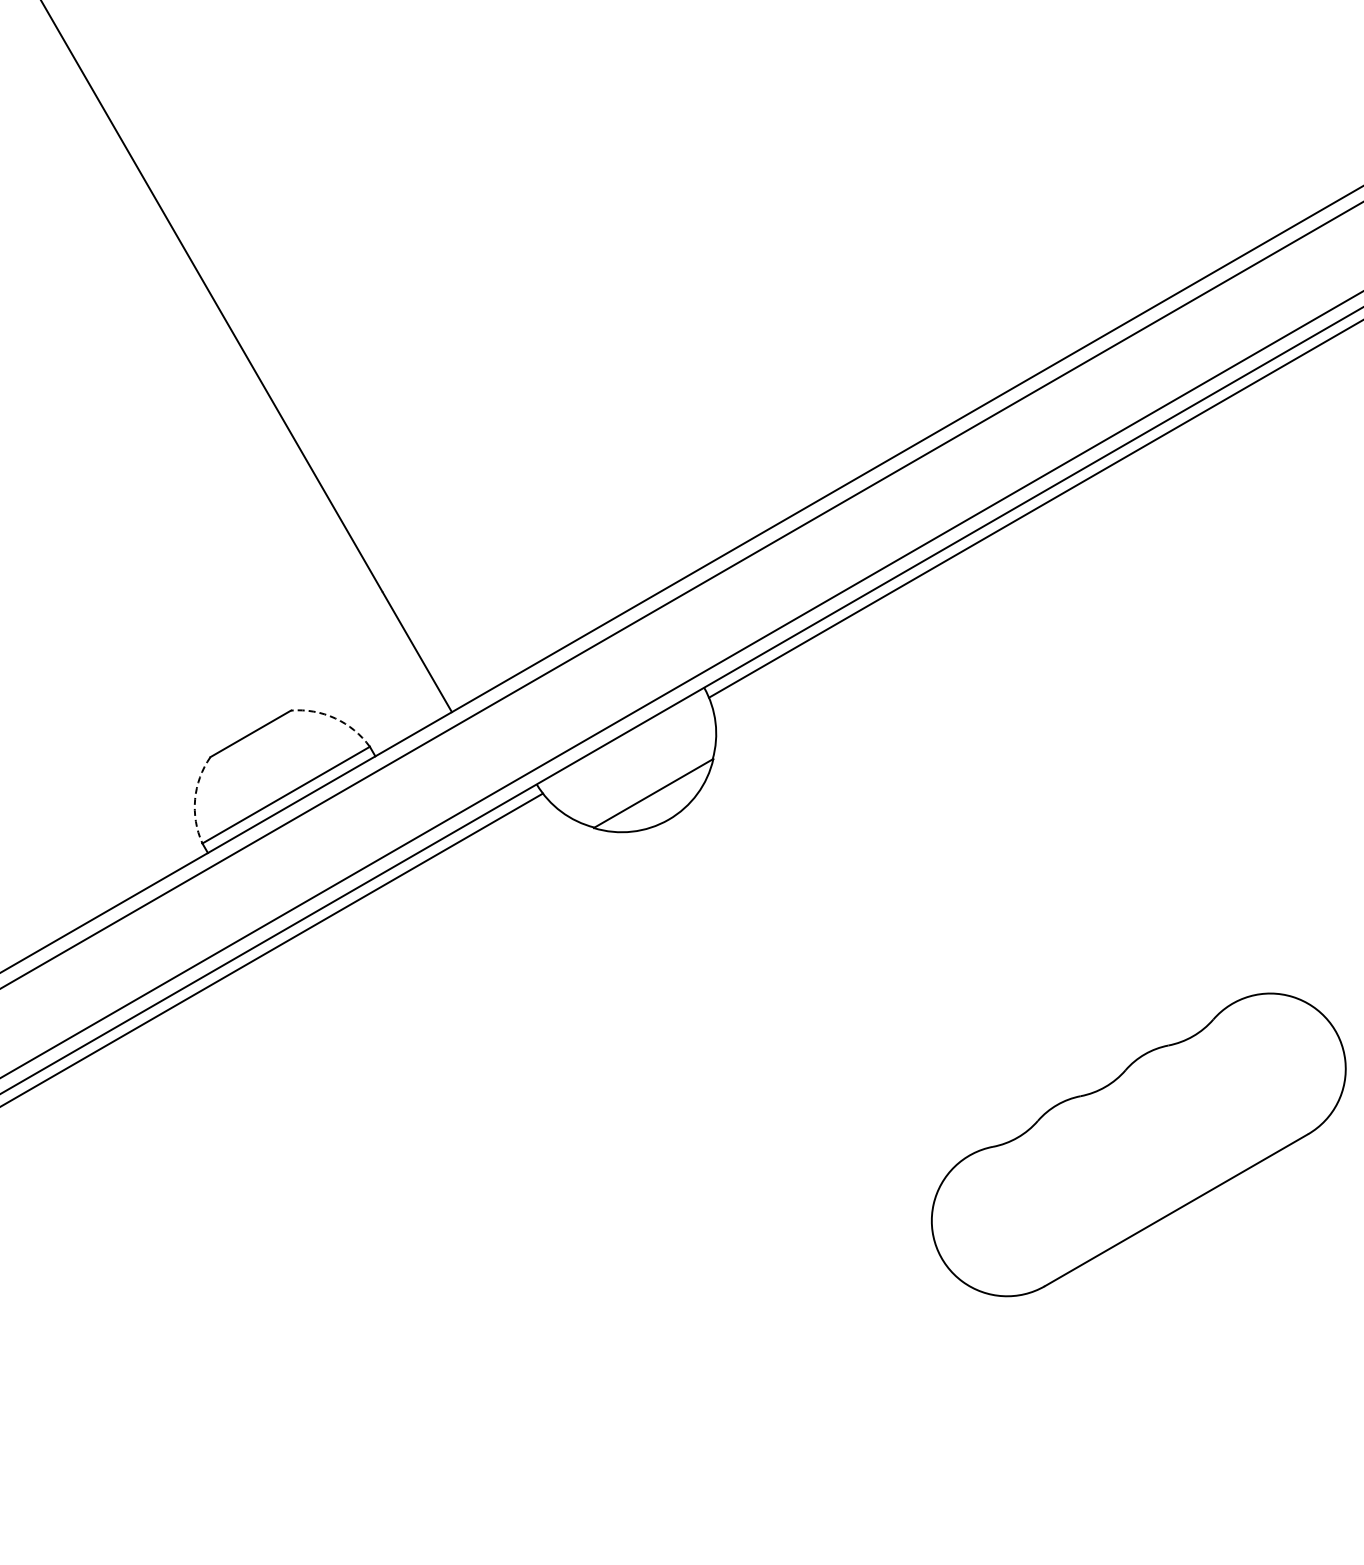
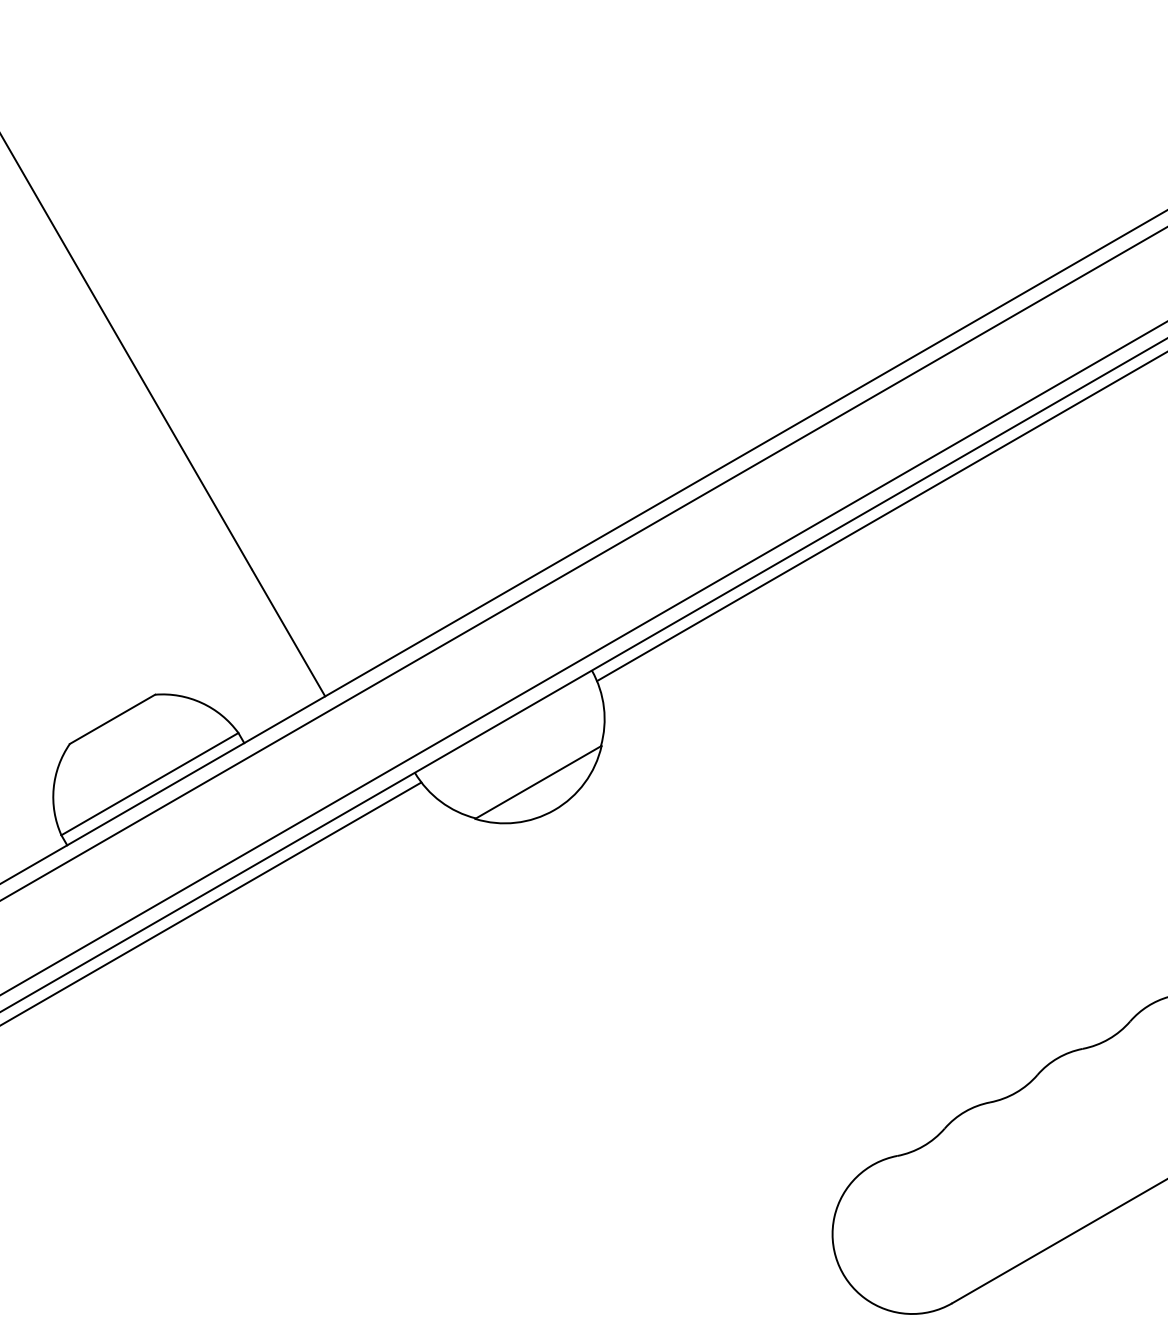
arc: (335, 718) -> (202, 703), dashed -> solid
arc: (195, 799) -> (54, 788), dashed -> solid

